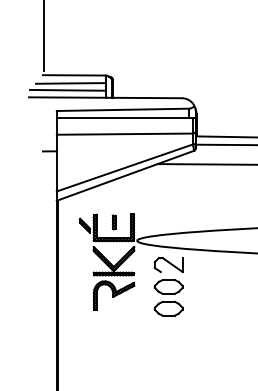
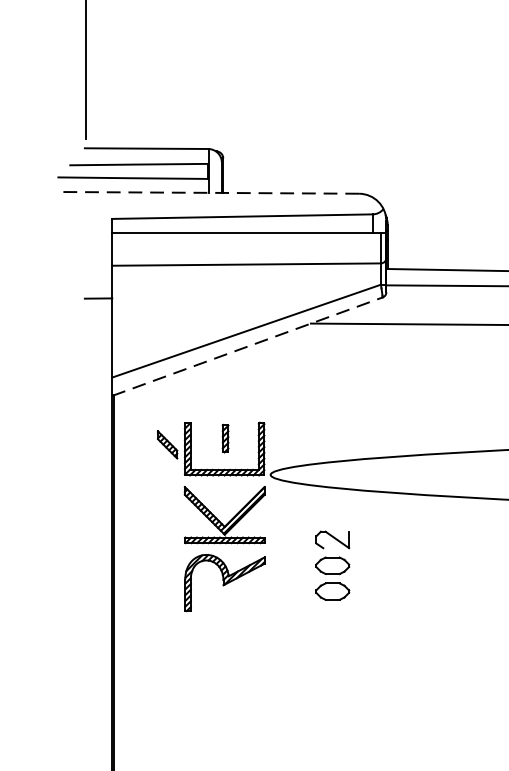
line: (105, 97) -> (208, 192), solid -> dashed
line: (125, 175) -> (247, 346), solid -> dashed
part: (168, 286) -> (332, 564), size x0.6

